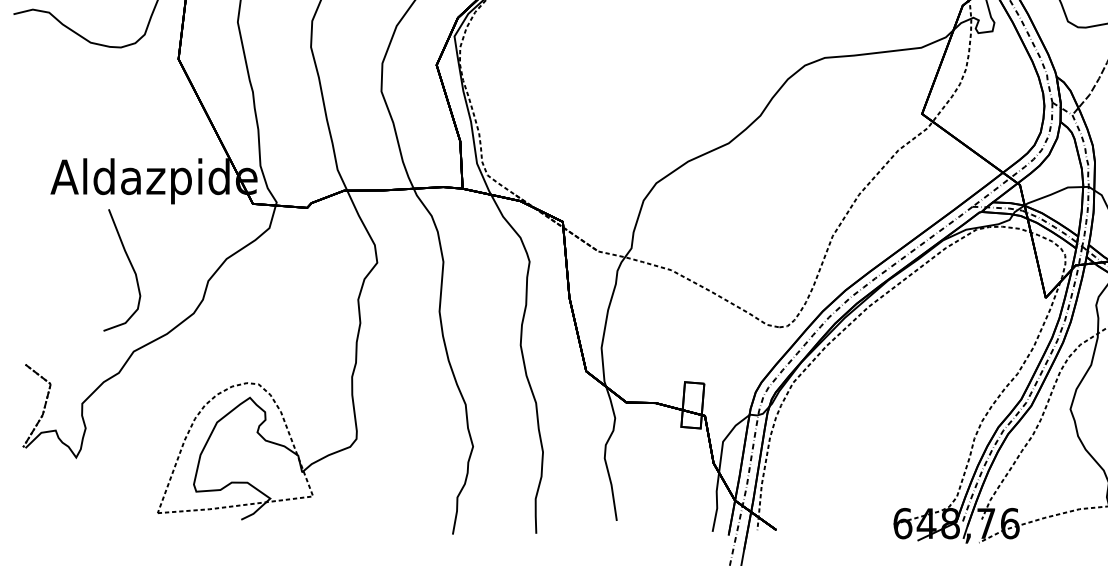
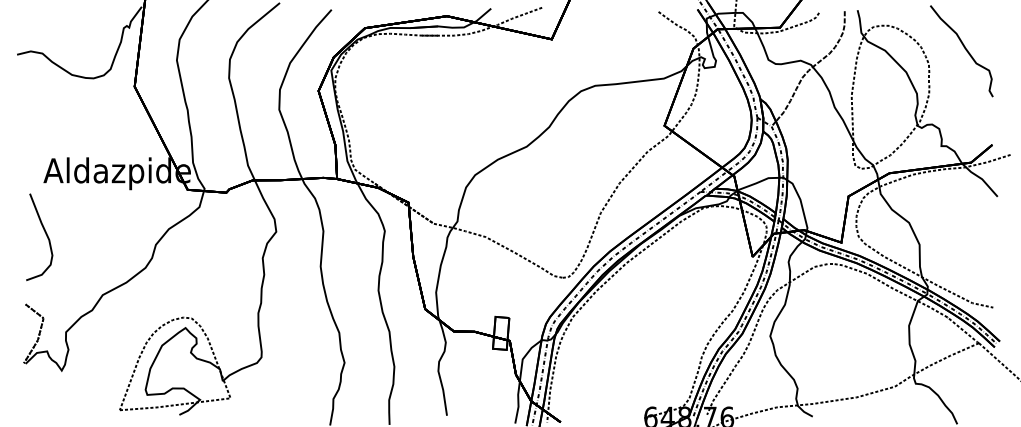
curve: (130, 266) -> (45, 234), moved

